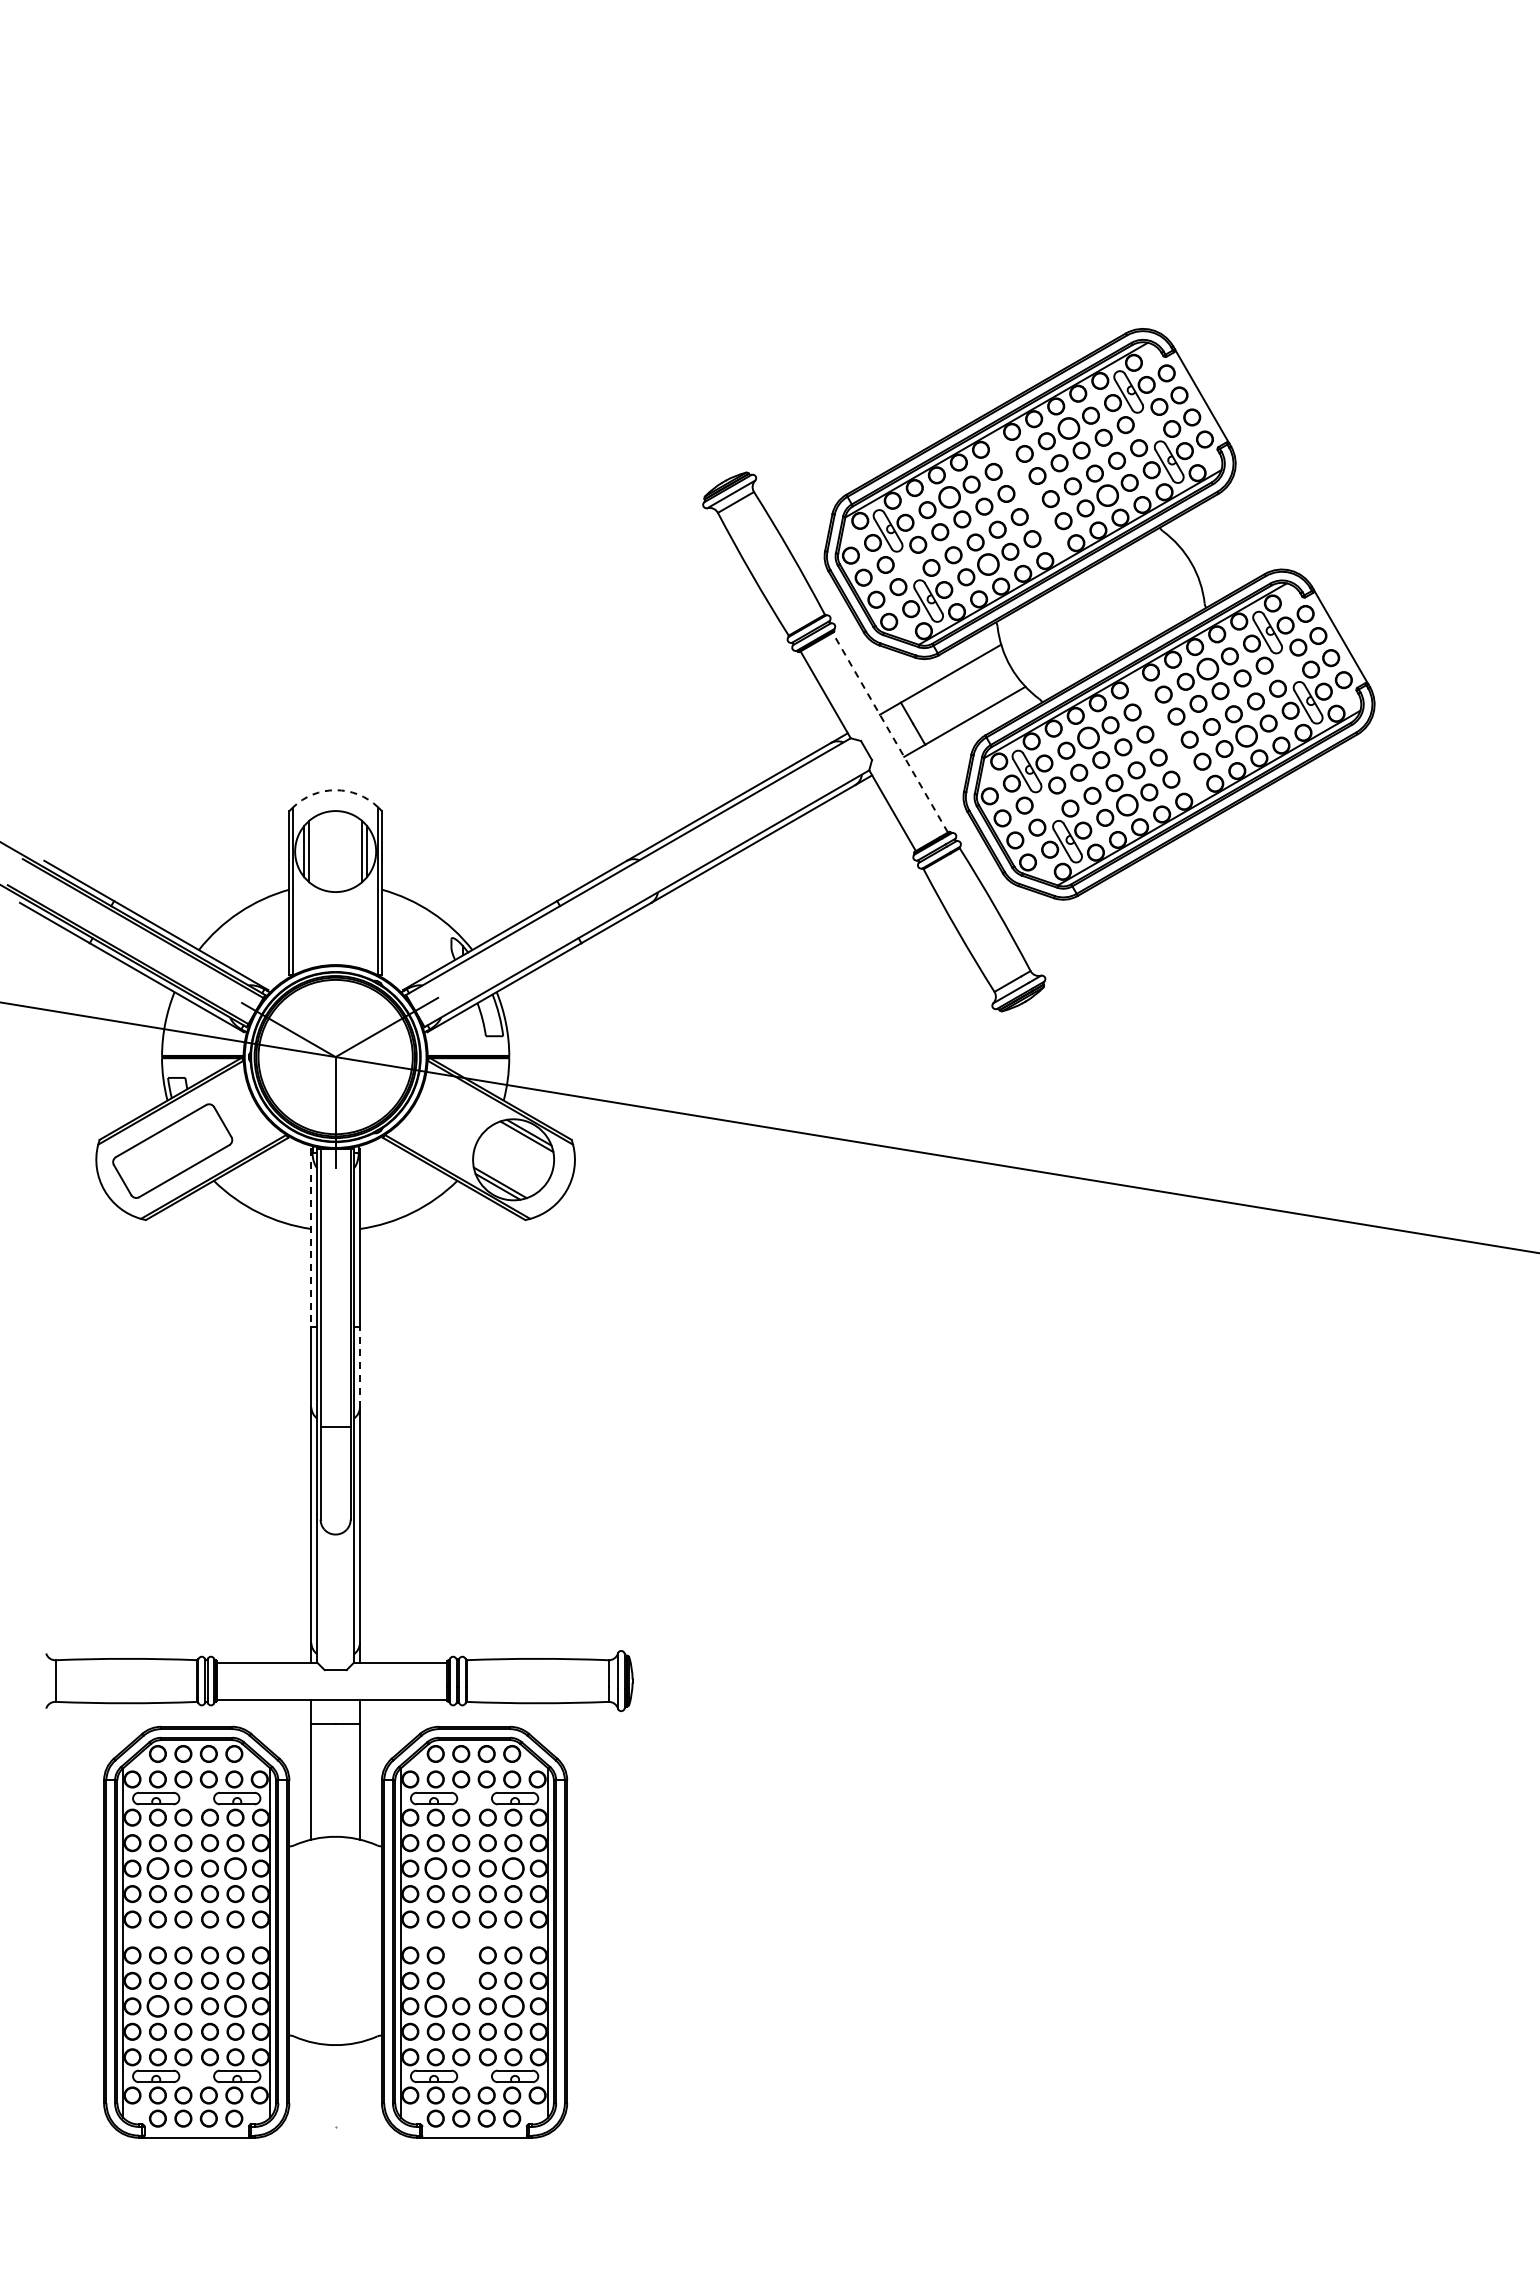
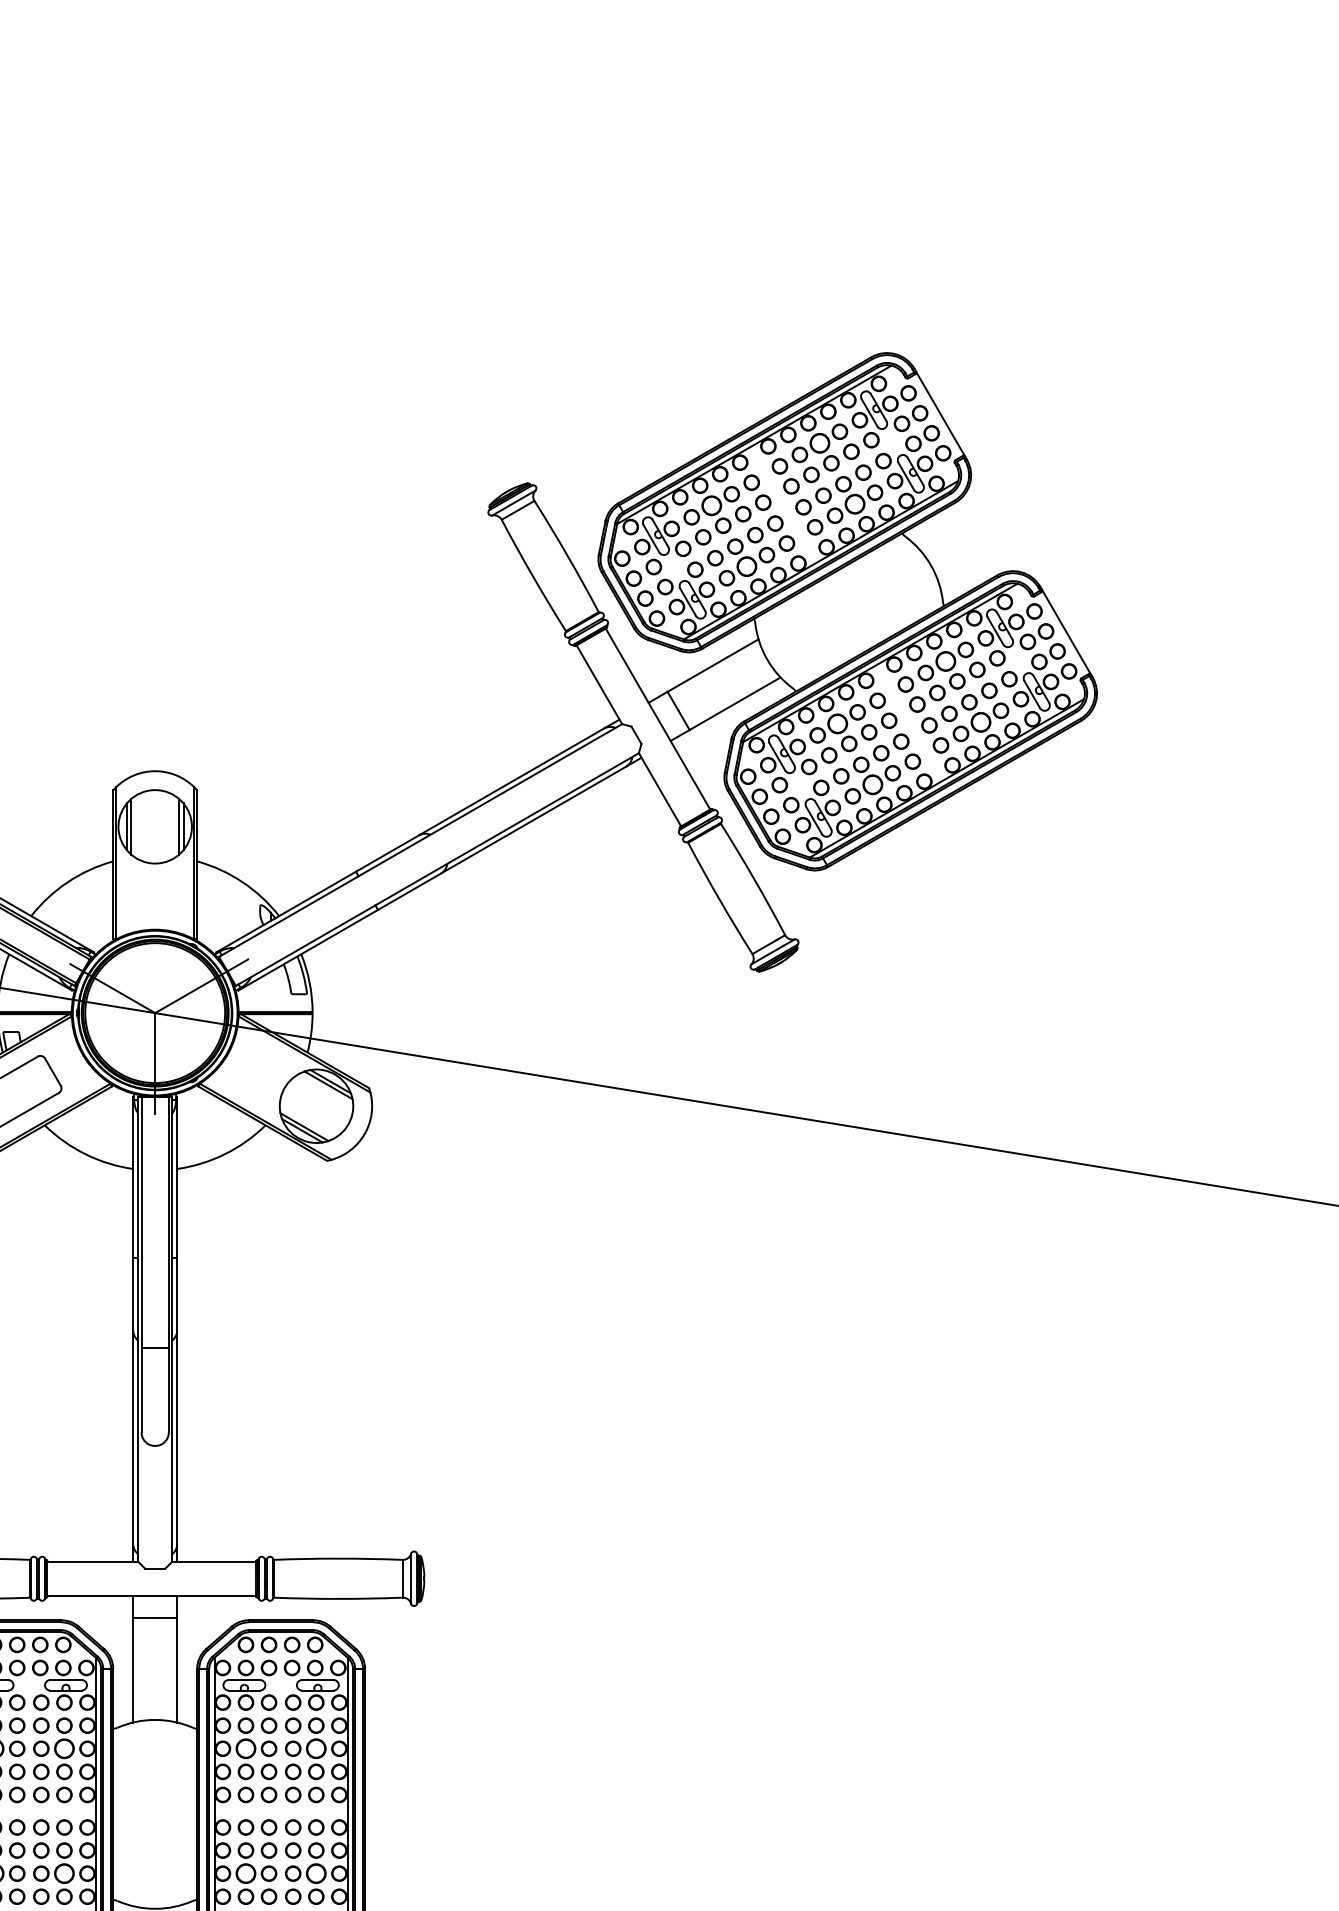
line: (890, 732) -> (658, 718), dashed -> solid
arc: (335, 790) -> (155, 771), dashed -> solid
line: (311, 1238) -> (133, 1177), dashed -> solid
line: (359, 1366) -> (176, 1293), dashed -> solid
part: (461, 1967) -> (269, 1838), added

